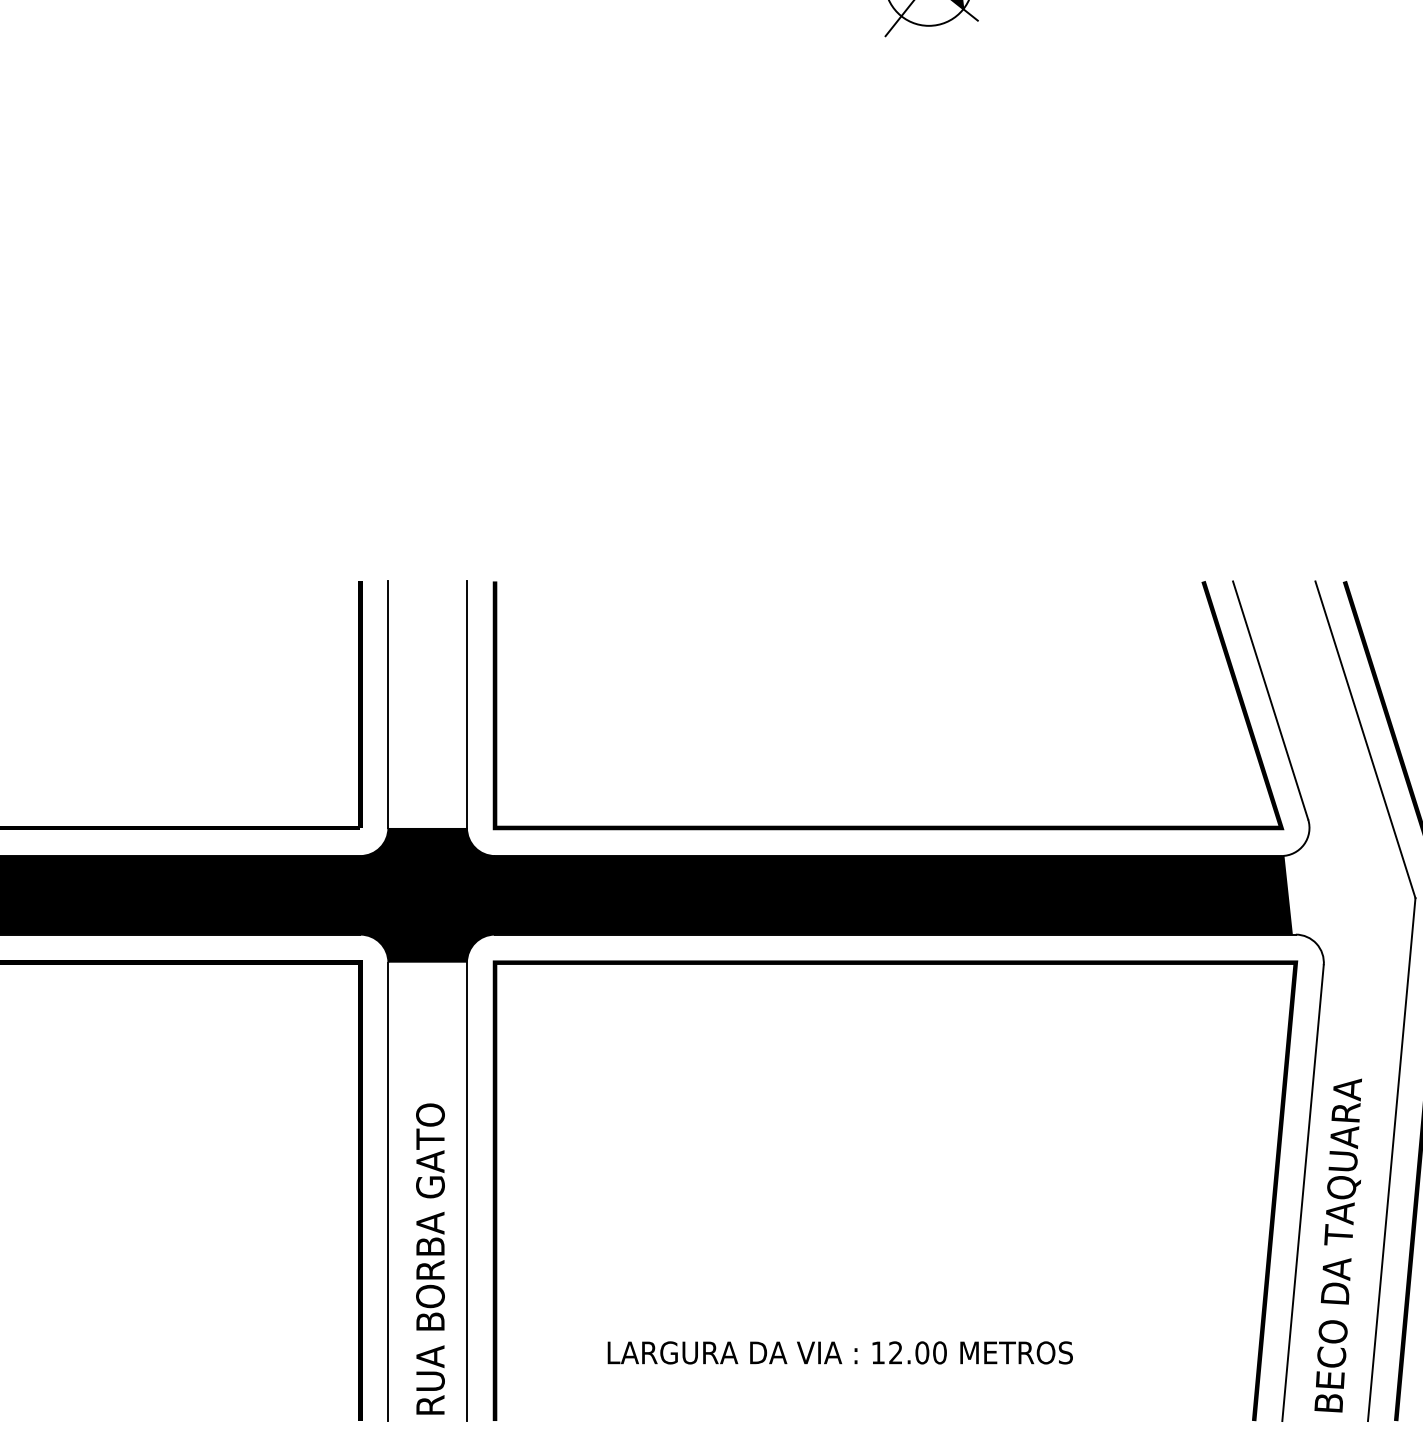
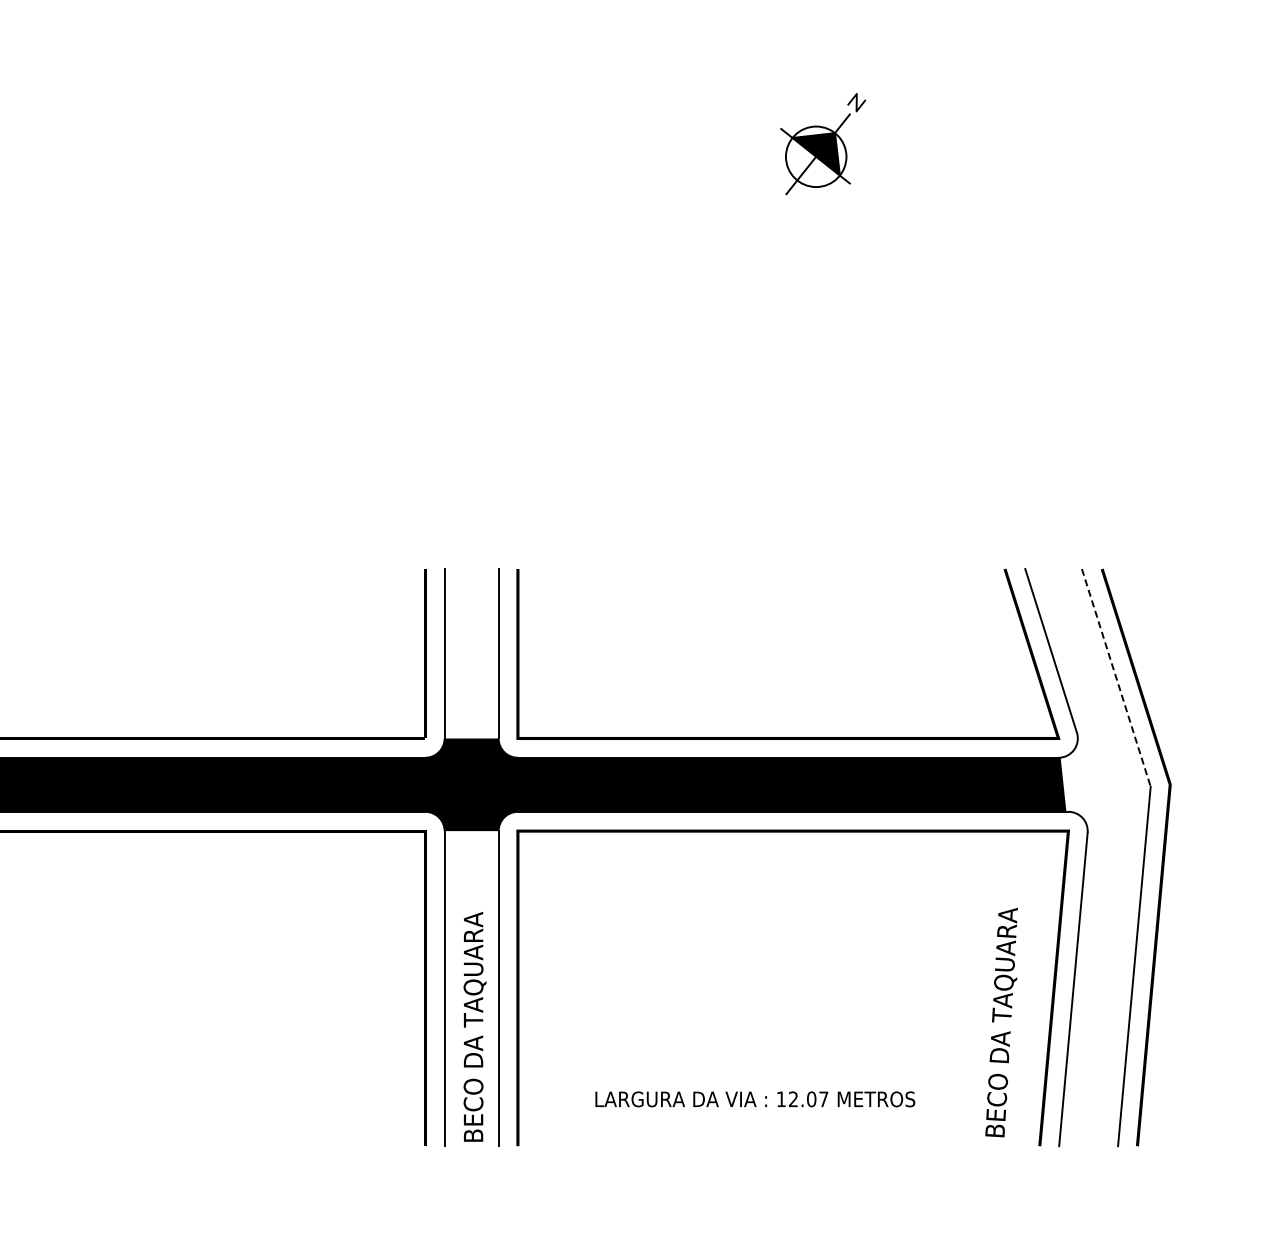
line: (1365, 740) -> (1116, 678), solid -> dashed
text: (431, 1245) -> (474, 1025), RUA BORBA GATO -> BECO DA TAQUARA
text: (1338, 1245) -> (1001, 1022), moved
text: (939, 1353) -> (823, 1099), 12.00 -> 12.07

